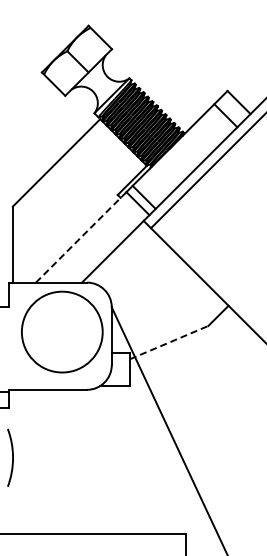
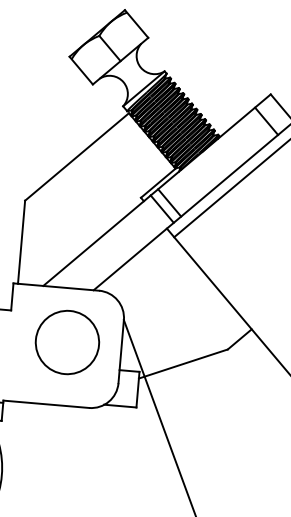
line: (81, 237) -> (97, 240), dashed -> solid
circle: (62, 331) -> (67, 341), size x0.71
line: (169, 342) -> (183, 363), dashed -> solid

